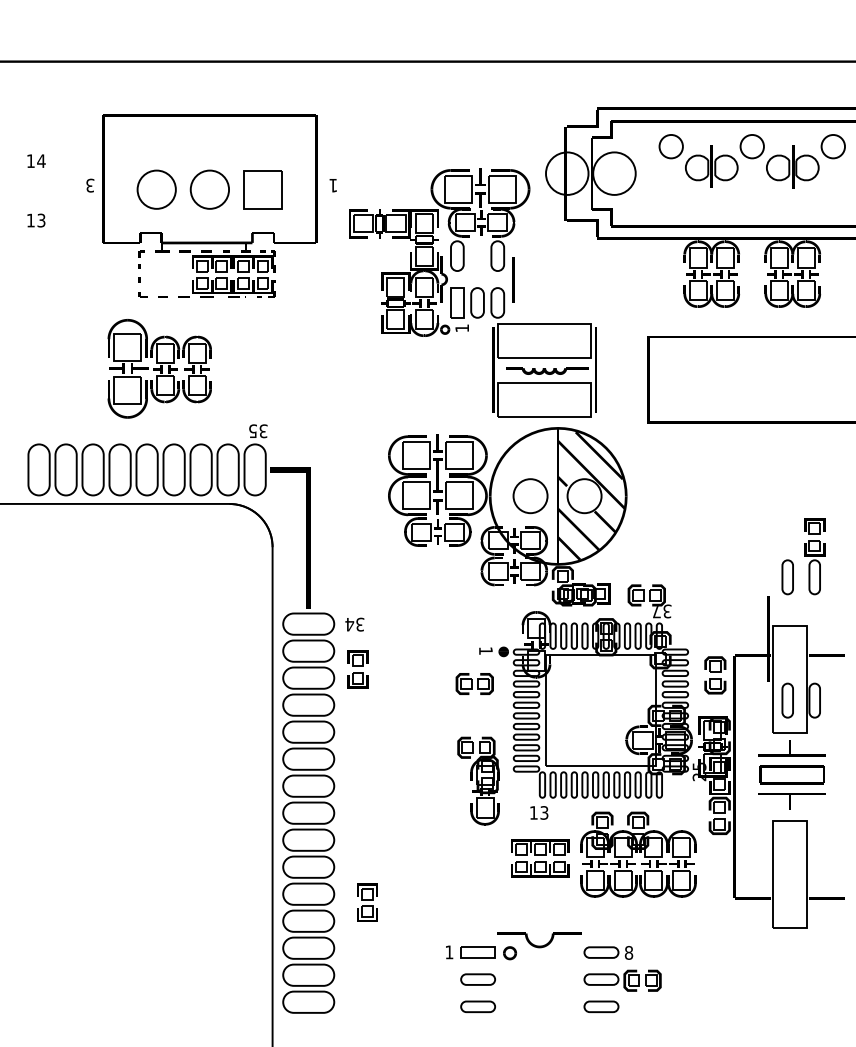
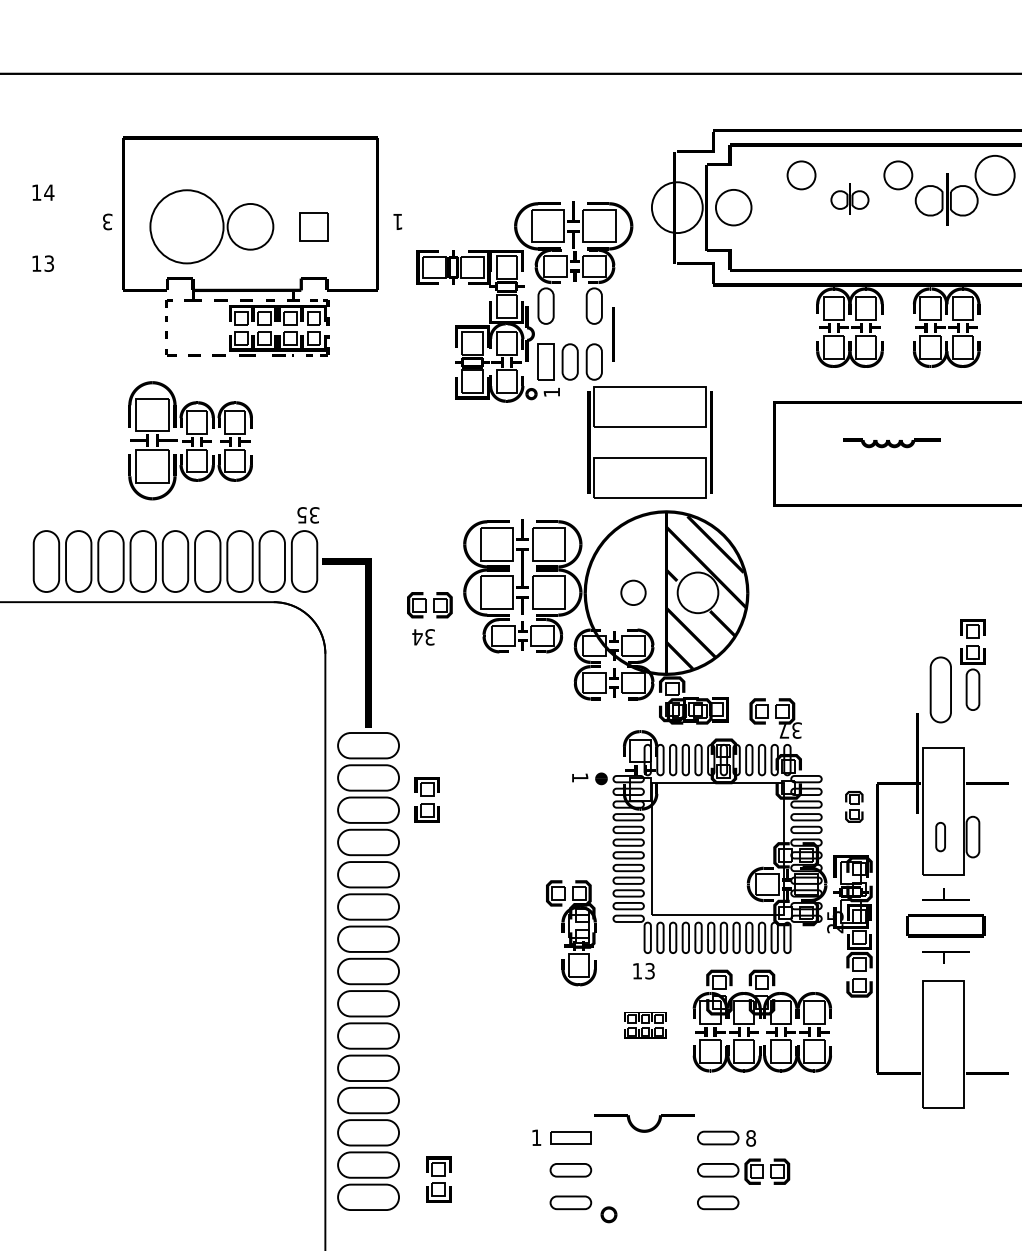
circle: (833, 146) -> (995, 175), size x1.4
part: (711, 166) -> (849, 198), size x0.6
circle: (614, 173) -> (733, 207), size x0.7
circle: (156, 189) -> (186, 226), size x1.6
part: (262, 189) -> (313, 226), size x0.6
part: (547, 371) -> (891, 443), moved
circle: (530, 495) -> (633, 592), size x0.6
part: (787, 577) -> (940, 689), size x1.6
text: (354, 624) -> (423, 637), moved
part: (715, 675) -> (854, 806), size x0.7
part: (474, 684) -> (429, 605), moved
part: (787, 700) -> (940, 836), size x0.7
part: (791, 748) -> (945, 894), size x0.6
part: (791, 801) -> (945, 957), size x0.6
part: (540, 858) -> (645, 1025), size x0.6
part: (367, 902) -> (438, 1179), moved
part: (509, 952) -> (608, 1214), moved

